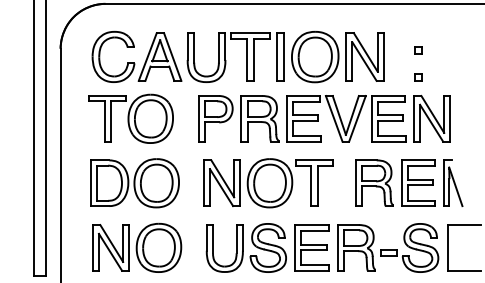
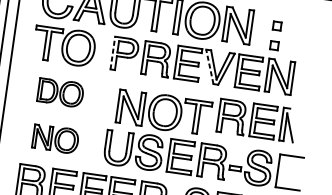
part: (418, 50) -> (277, 26), size x1.6
part: (418, 77) -> (274, 45), size x1.6
line: (198, 118) -> (112, 52), solid -> dashed
line: (334, 118) -> (210, 66), solid -> dashed
part: (134, 183) -> (60, 92), size x0.7
part: (268, 183) -> (164, 112), moved
part: (137, 247) -> (55, 138), size x0.7

